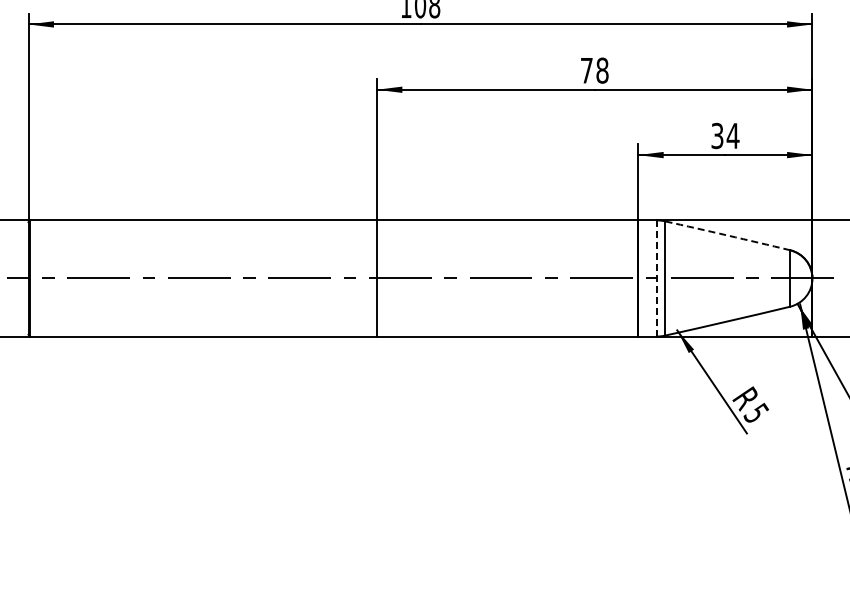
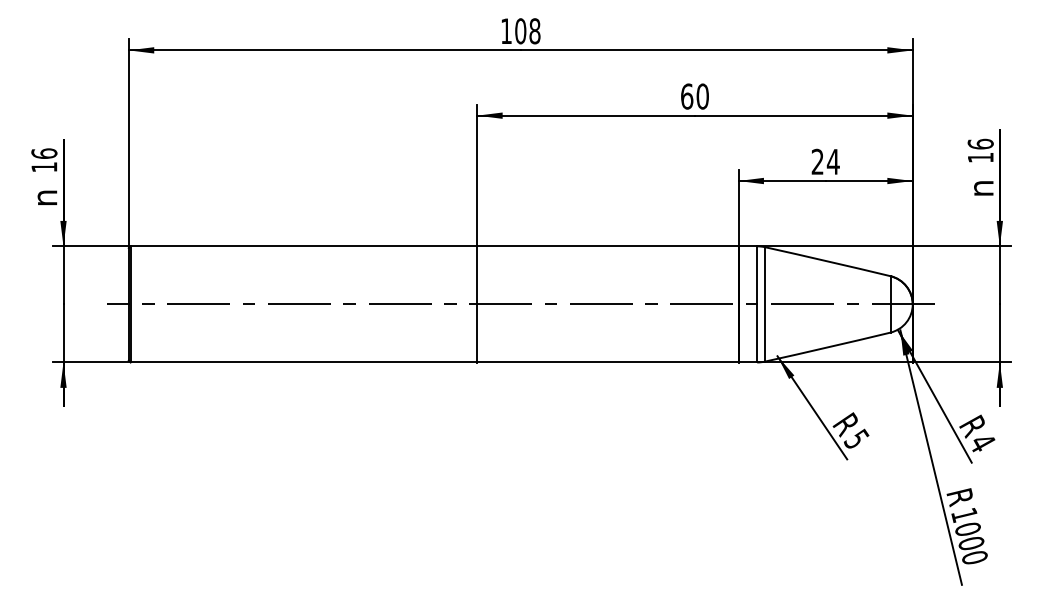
text: (594, 70) -> (694, 96), 78 -> 60
text: (717, 135) -> (817, 161), 34 -> 24
arc: (727, 235) -> (827, 261), dashed -> solid
line: (657, 278) -> (757, 304), dashed -> solid

